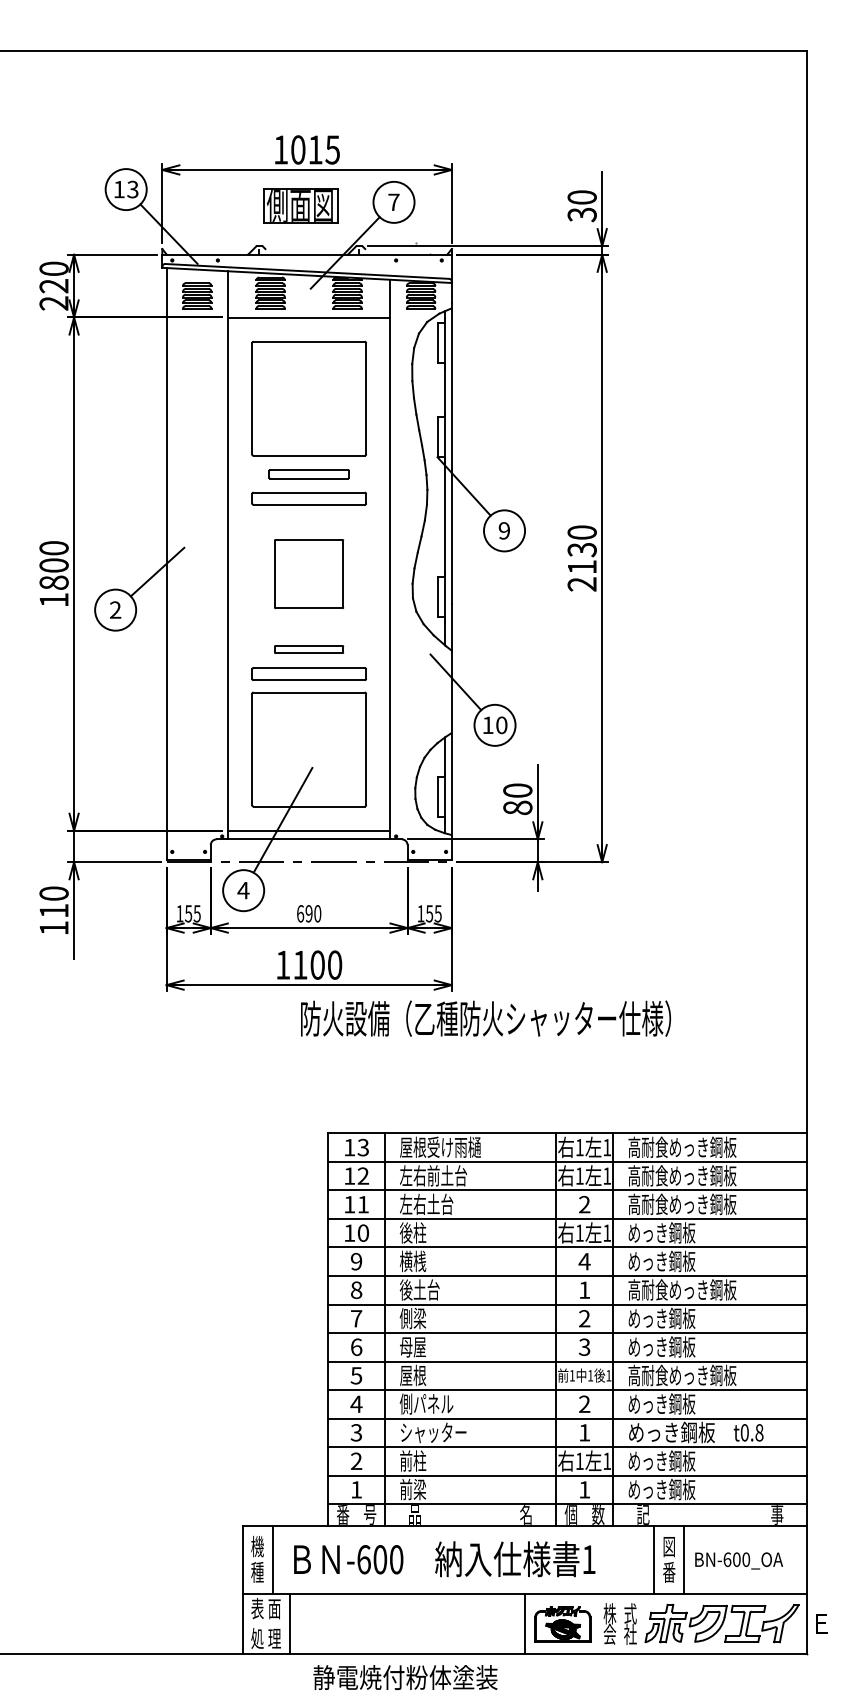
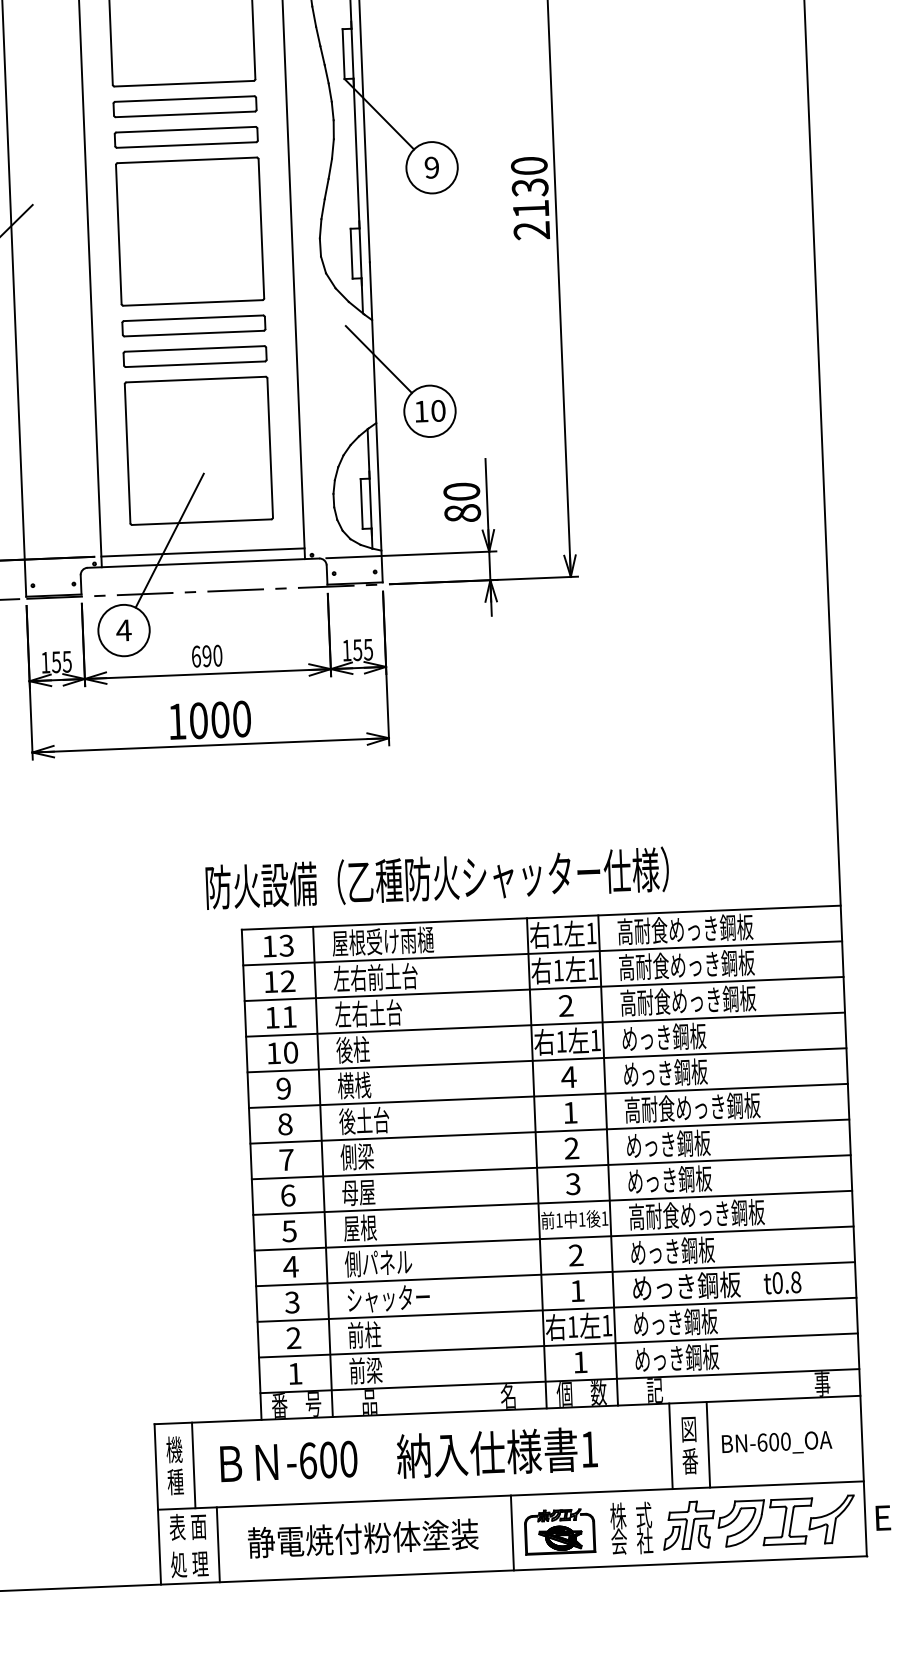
part: (308, 474) -> (184, 107), size x1.43
part: (308, 573) -> (189, 230), size x1.67
part: (308, 649) -> (193, 325), size x1.67
text: (300, 964) -> (198, 720), 1100 -> 1000
text: (485, 1018) -> (436, 878), moved
text: (405, 1677) -> (363, 1538), moved

